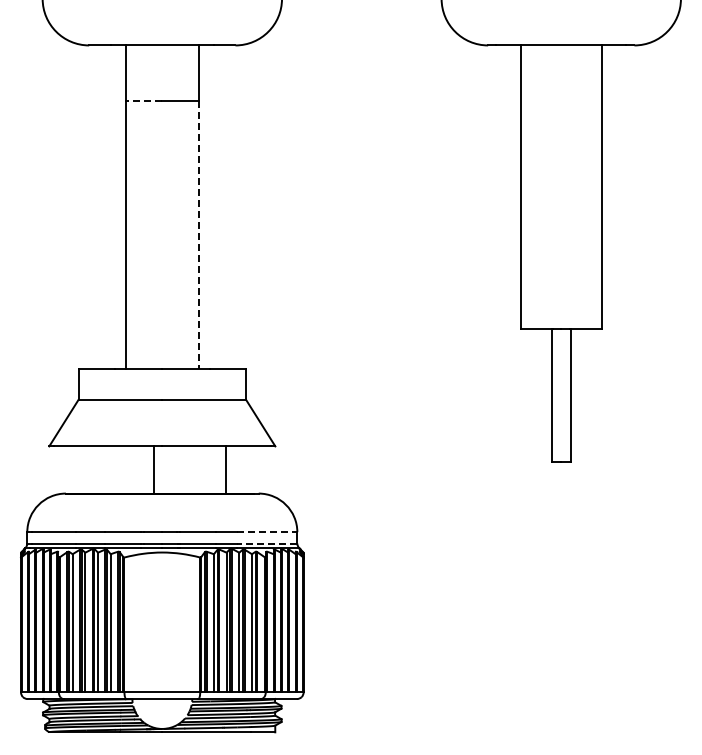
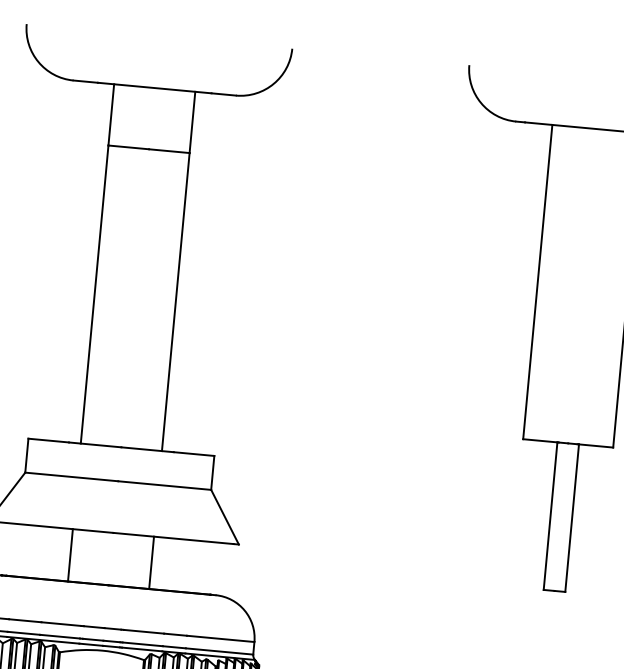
line: (143, 100) -> (128, 147), dashed -> solid
line: (198, 235) -> (175, 302), dashed -> solid
line: (153, 469) -> (70, 554), moved
line: (225, 469) -> (151, 562), moved
line: (267, 532) -> (221, 639), dashed -> solid
line: (266, 543) -> (219, 651), dashed -> solid

